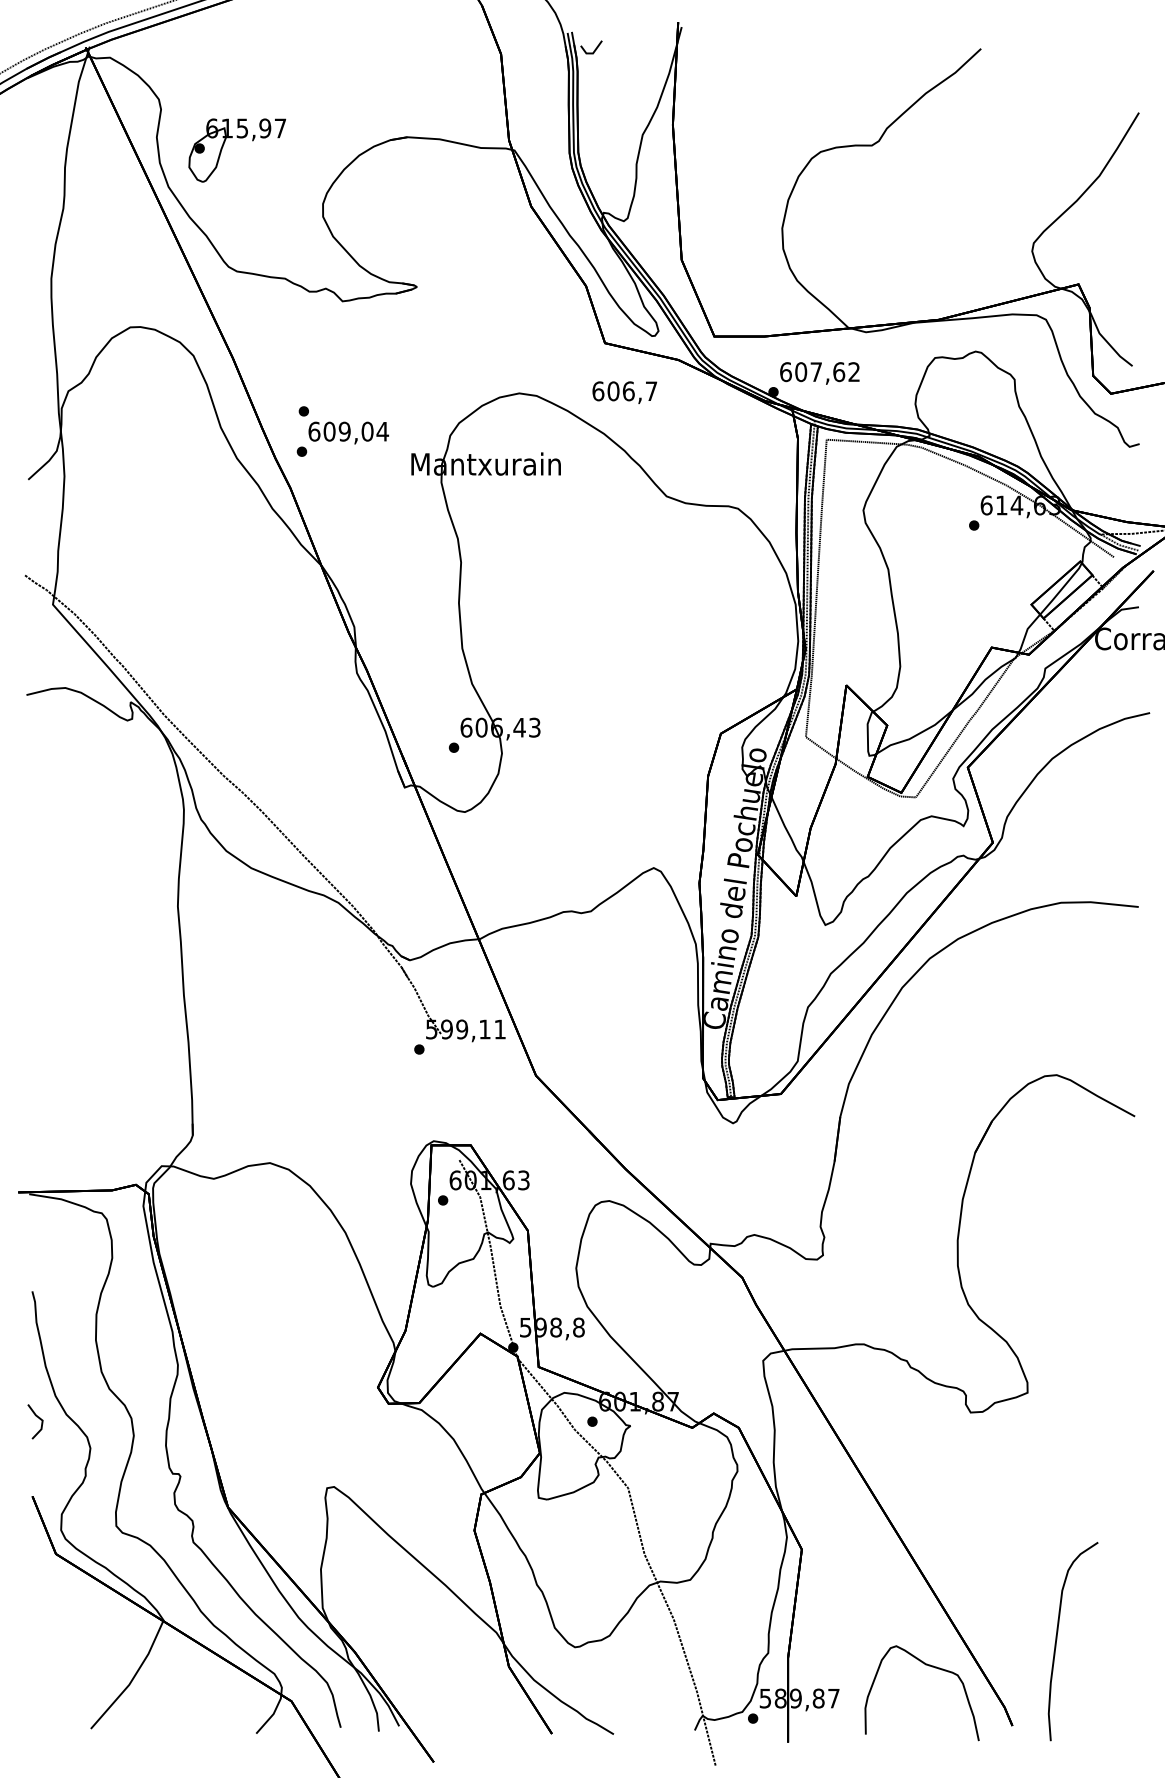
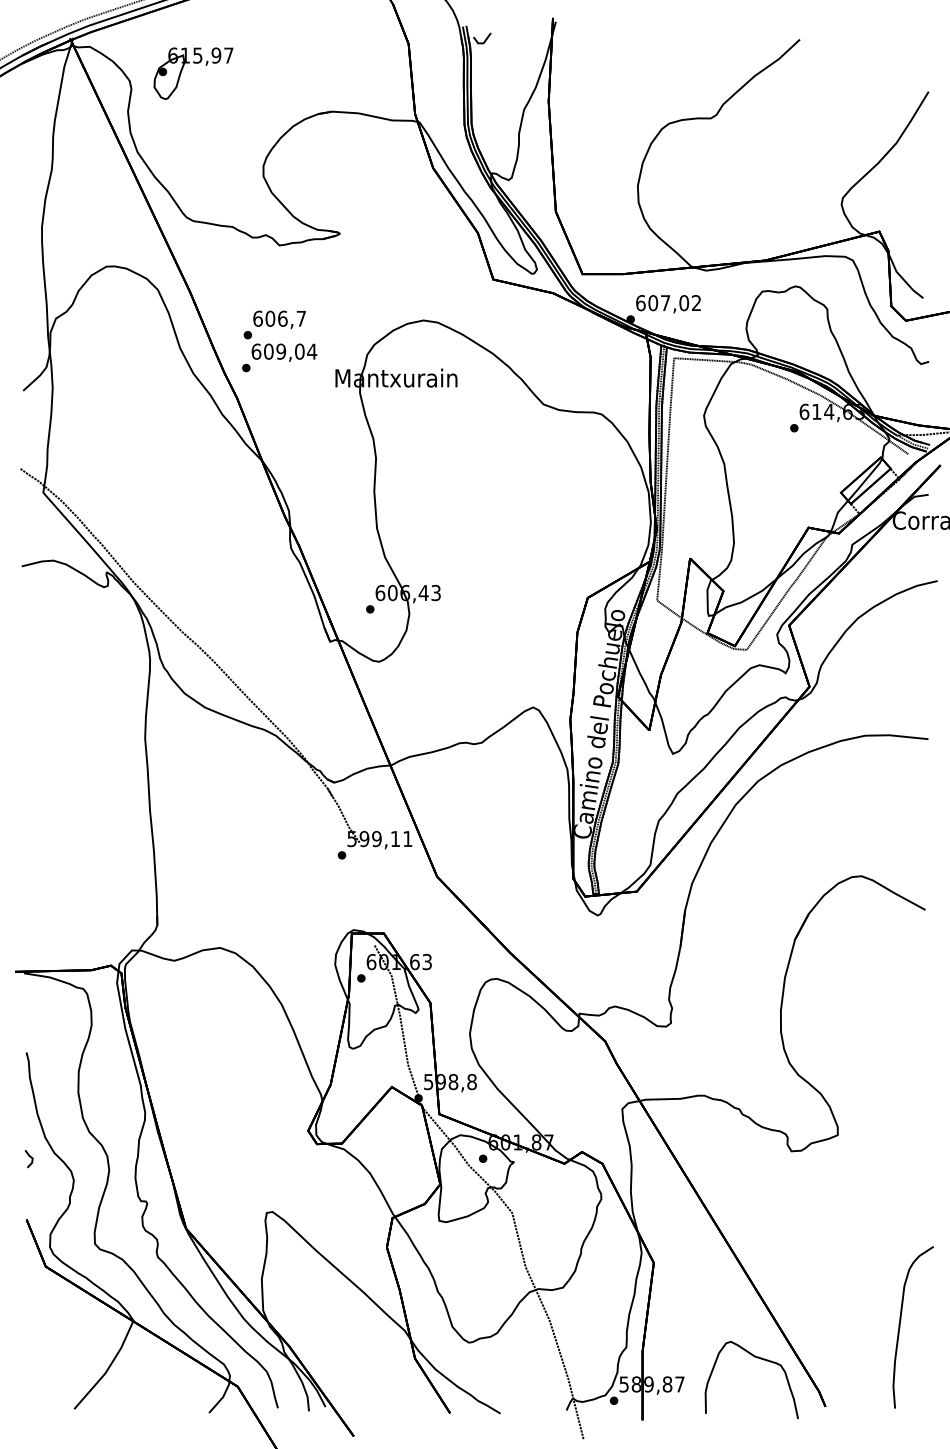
part: (238, 138) -> (194, 63), moved
text: (839, 371) -> (684, 302), 607,62 -> 607,02
text: (624, 392) -> (279, 319), moved
part: (35, 1422) -> (29, 1159), size x0.62
curve: (1057, 1640) -> (900, 1326), moved

